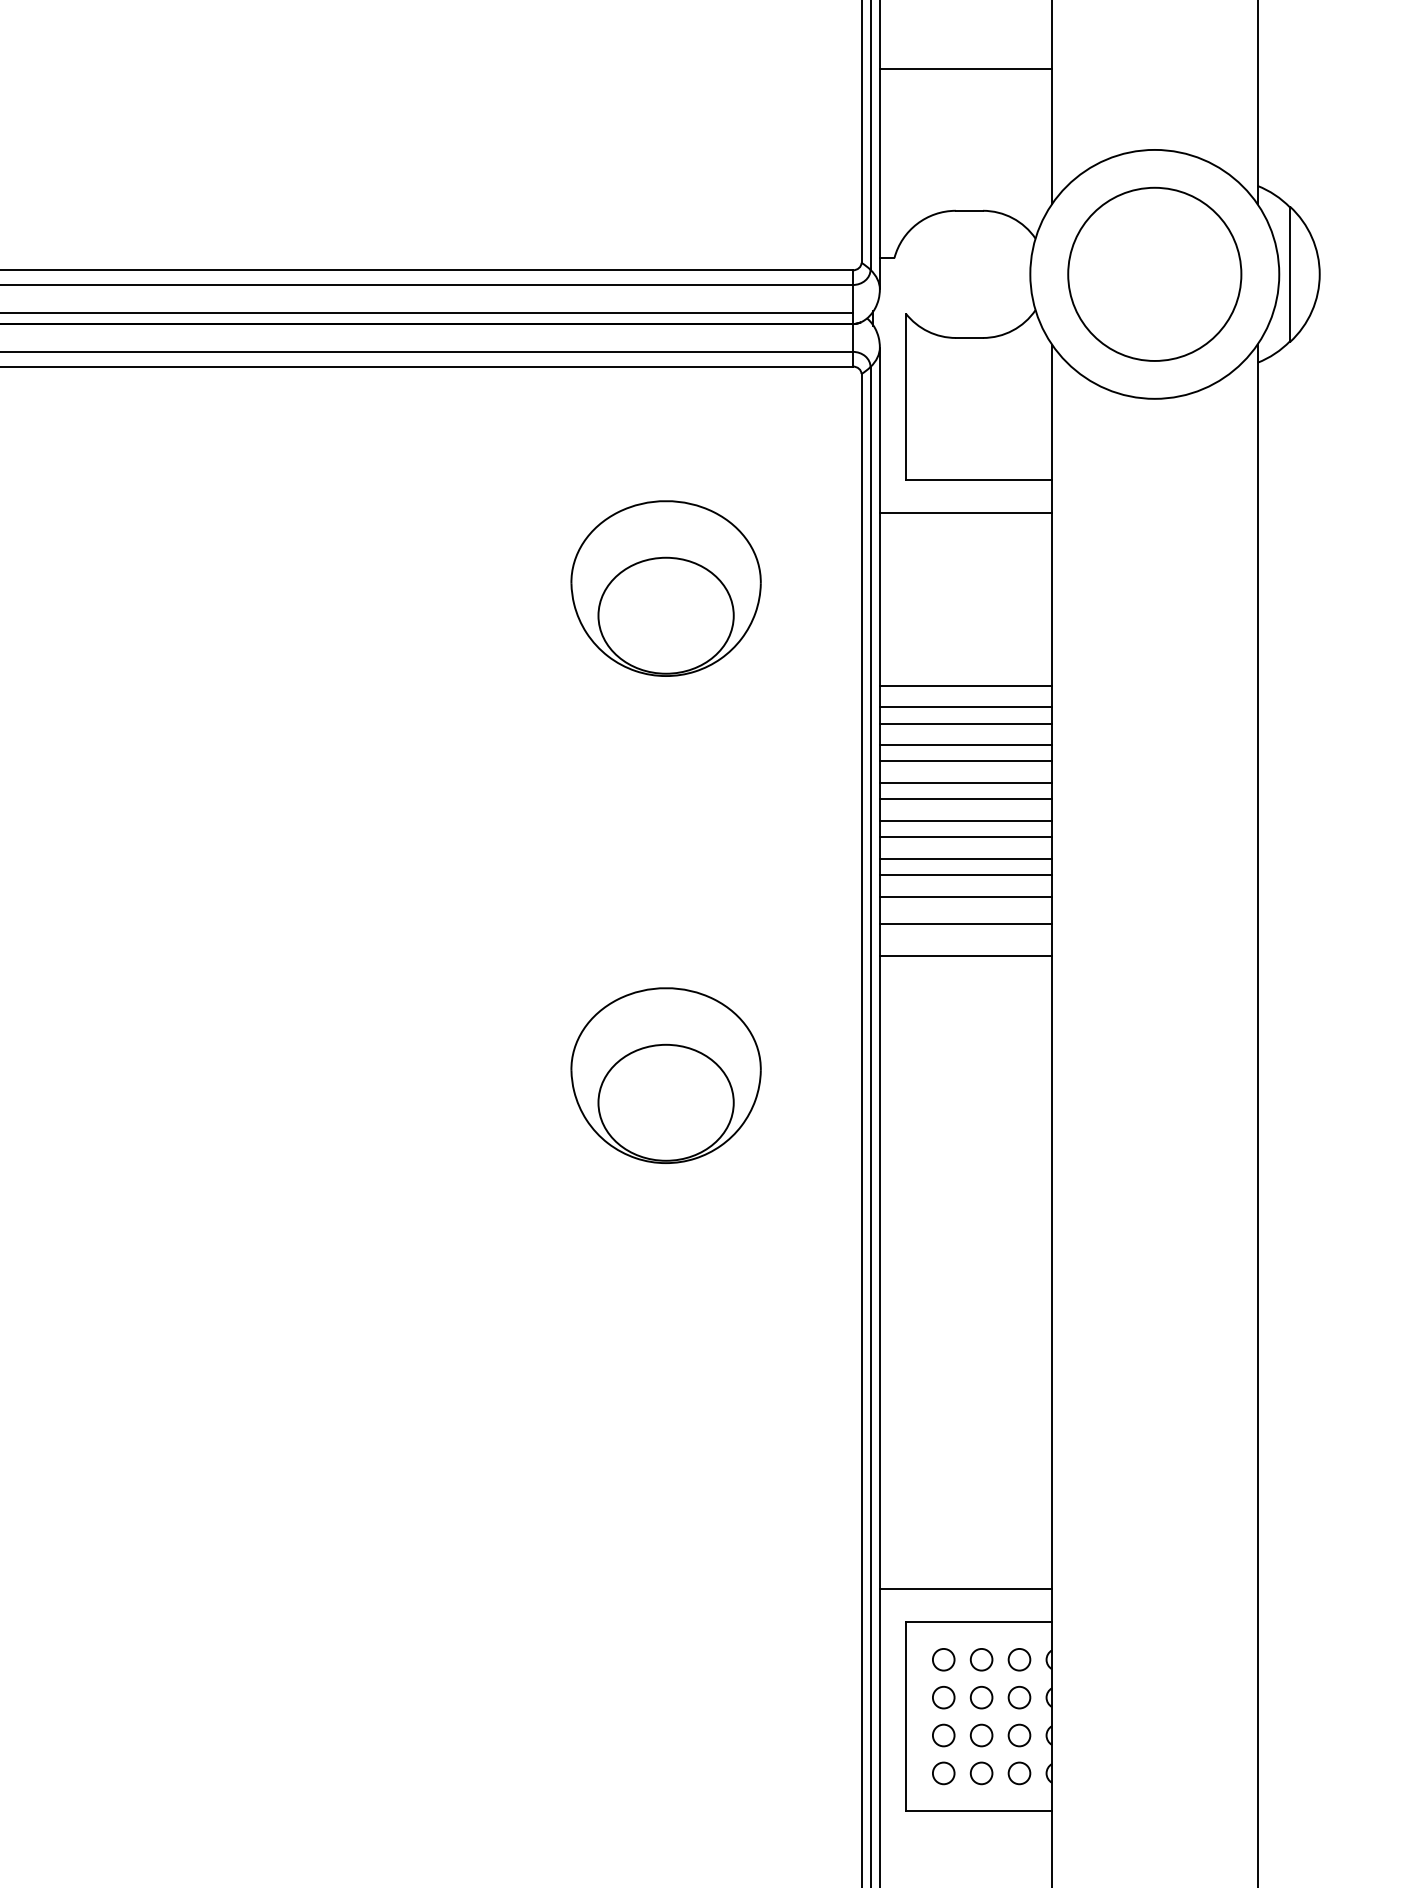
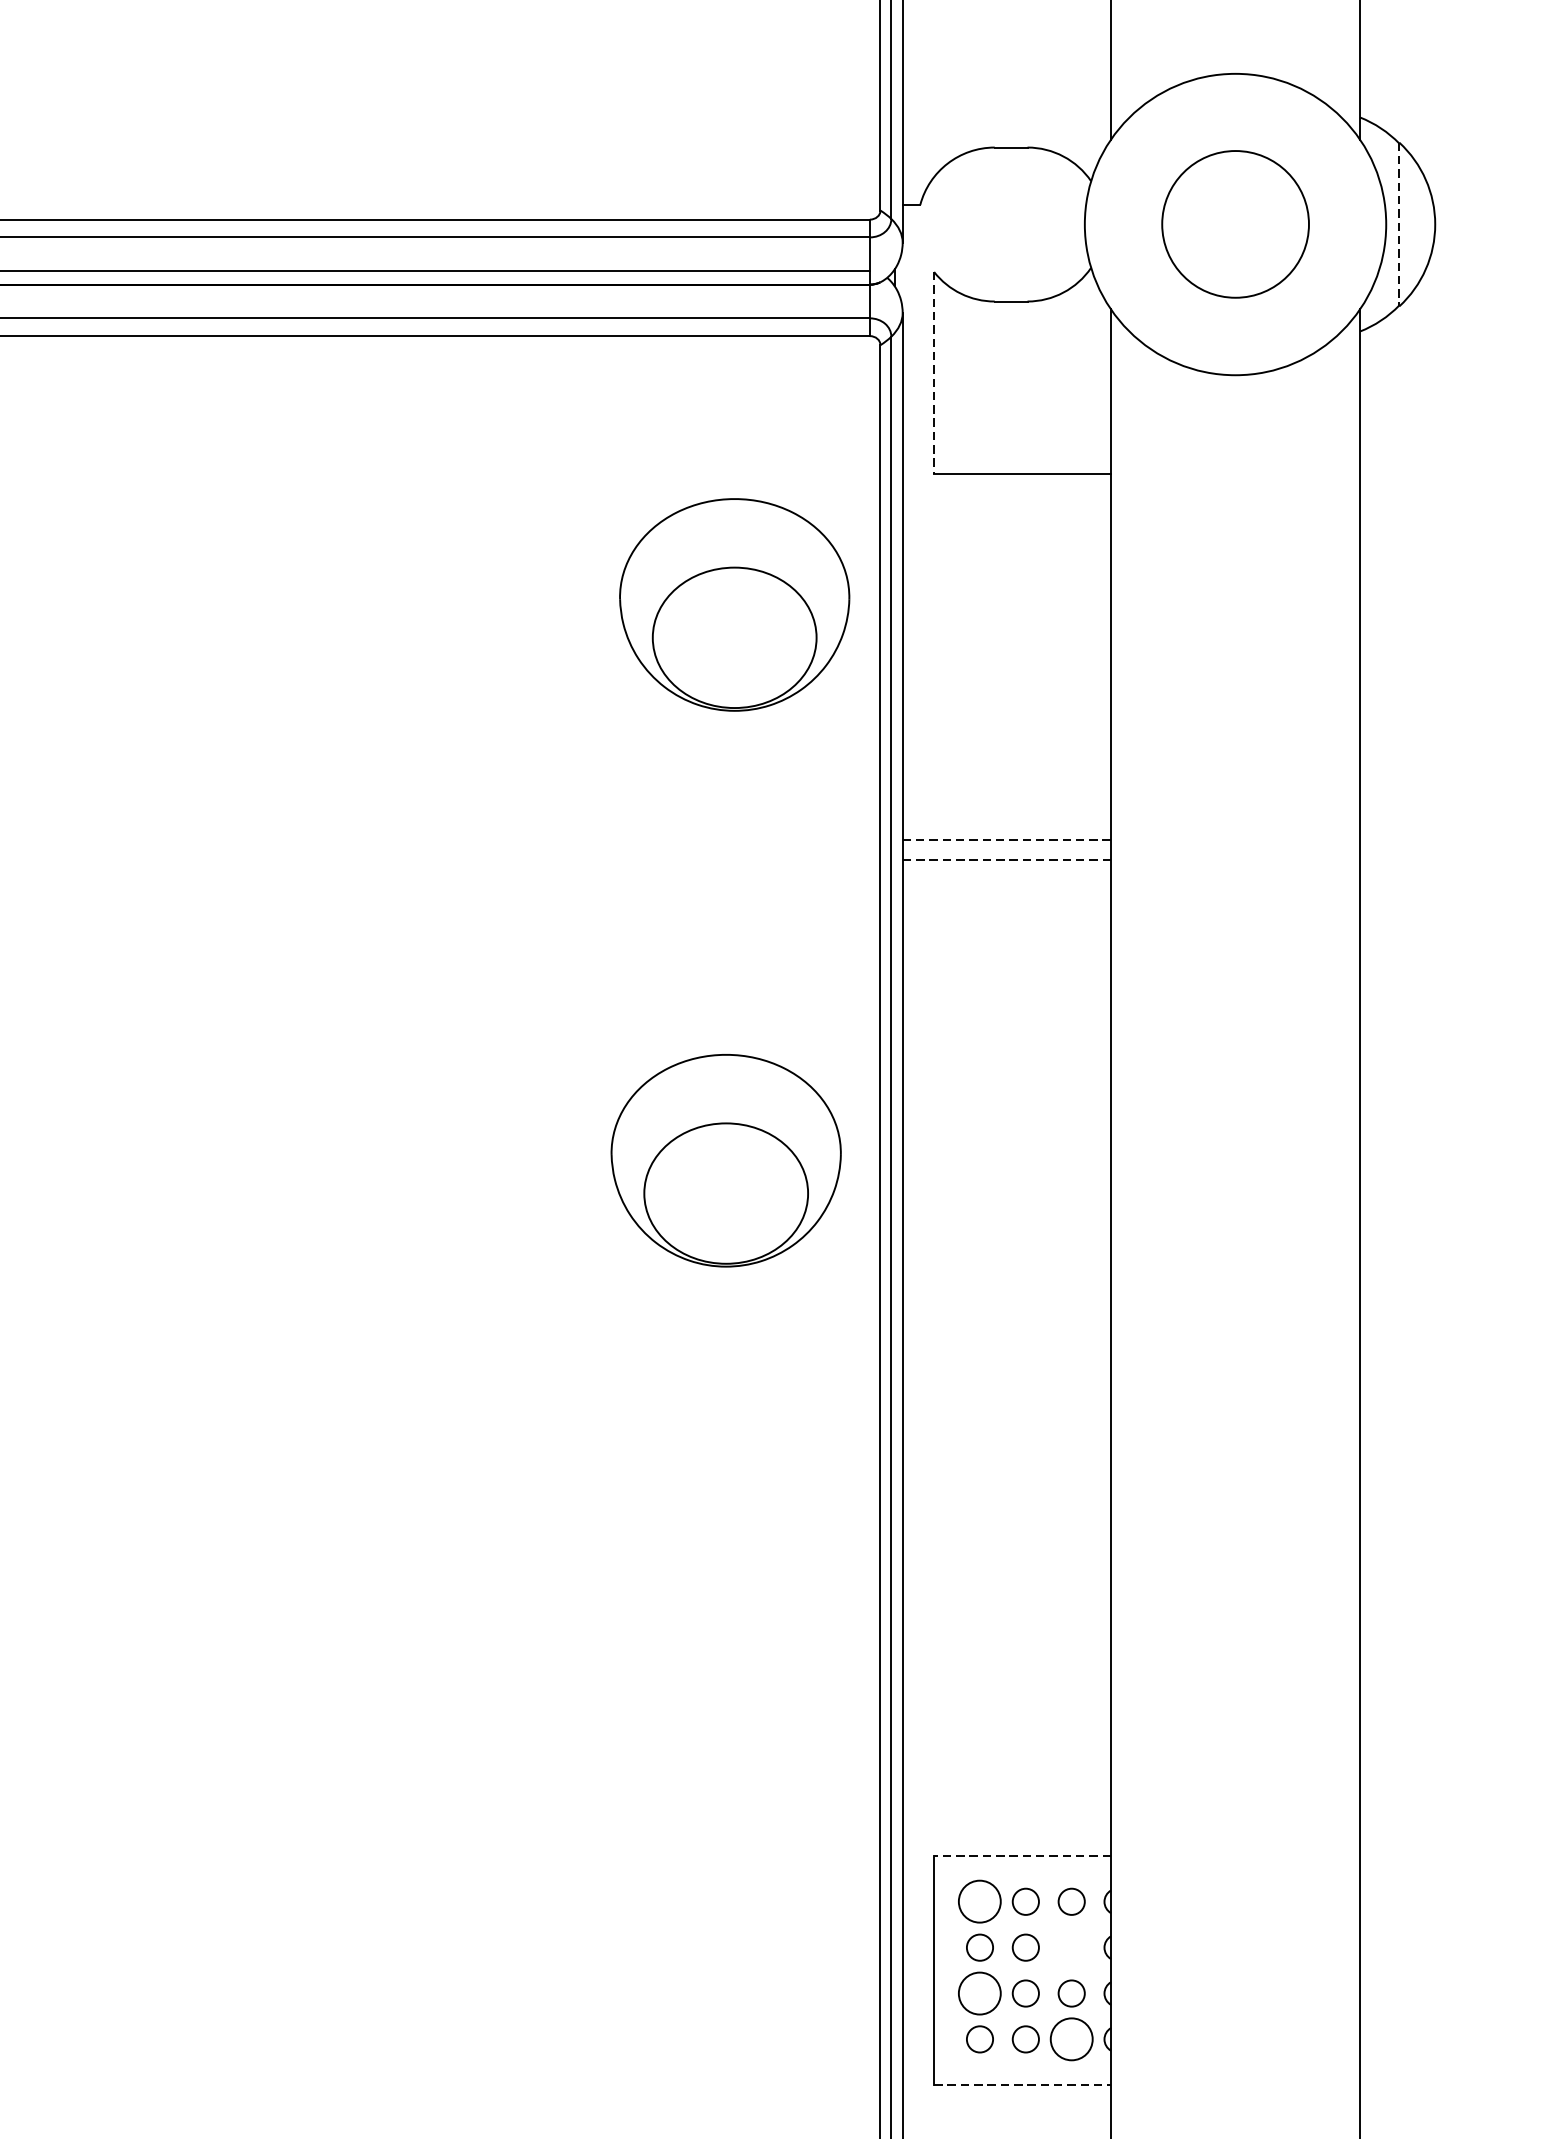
circle: (1154, 273) -> (1235, 223), size x0.7
line: (1290, 274) -> (1399, 224), solid -> dashed
line: (905, 397) -> (933, 373), solid -> dashed
line: (965, 512) -> (1006, 512), removed
part: (665, 588) -> (733, 604), moved
line: (965, 685) -> (1006, 722), removed
line: (965, 707) -> (1006, 748), removed
line: (965, 723) -> (1006, 768), removed
line: (965, 745) -> (1006, 794), removed
line: (965, 761) -> (1006, 814), removed
line: (966, 783) -> (1007, 840), solid -> dashed
line: (965, 799) -> (1006, 860), solid -> dashed
line: (965, 820) -> (1006, 885), removed
line: (965, 837) -> (1006, 906), removed
line: (965, 858) -> (1006, 931), removed
line: (965, 875) -> (1006, 952), removed
line: (965, 896) -> (1006, 977), removed
line: (965, 923) -> (1006, 1010), removed
line: (965, 956) -> (1006, 1050), removed
part: (665, 1075) -> (725, 1160), moved
line: (965, 1589) -> (1006, 1816), removed
line: (978, 1621) -> (1022, 1855), solid -> dashed
circle: (943, 1659) -> (979, 1901), size x1.6
circle: (1019, 1697) -> (1071, 1947), removed
circle: (943, 1735) -> (979, 1993), size x1.6
circle: (1019, 1773) -> (1071, 2039), size x1.6
line: (979, 1811) -> (1023, 2085), solid -> dashed

